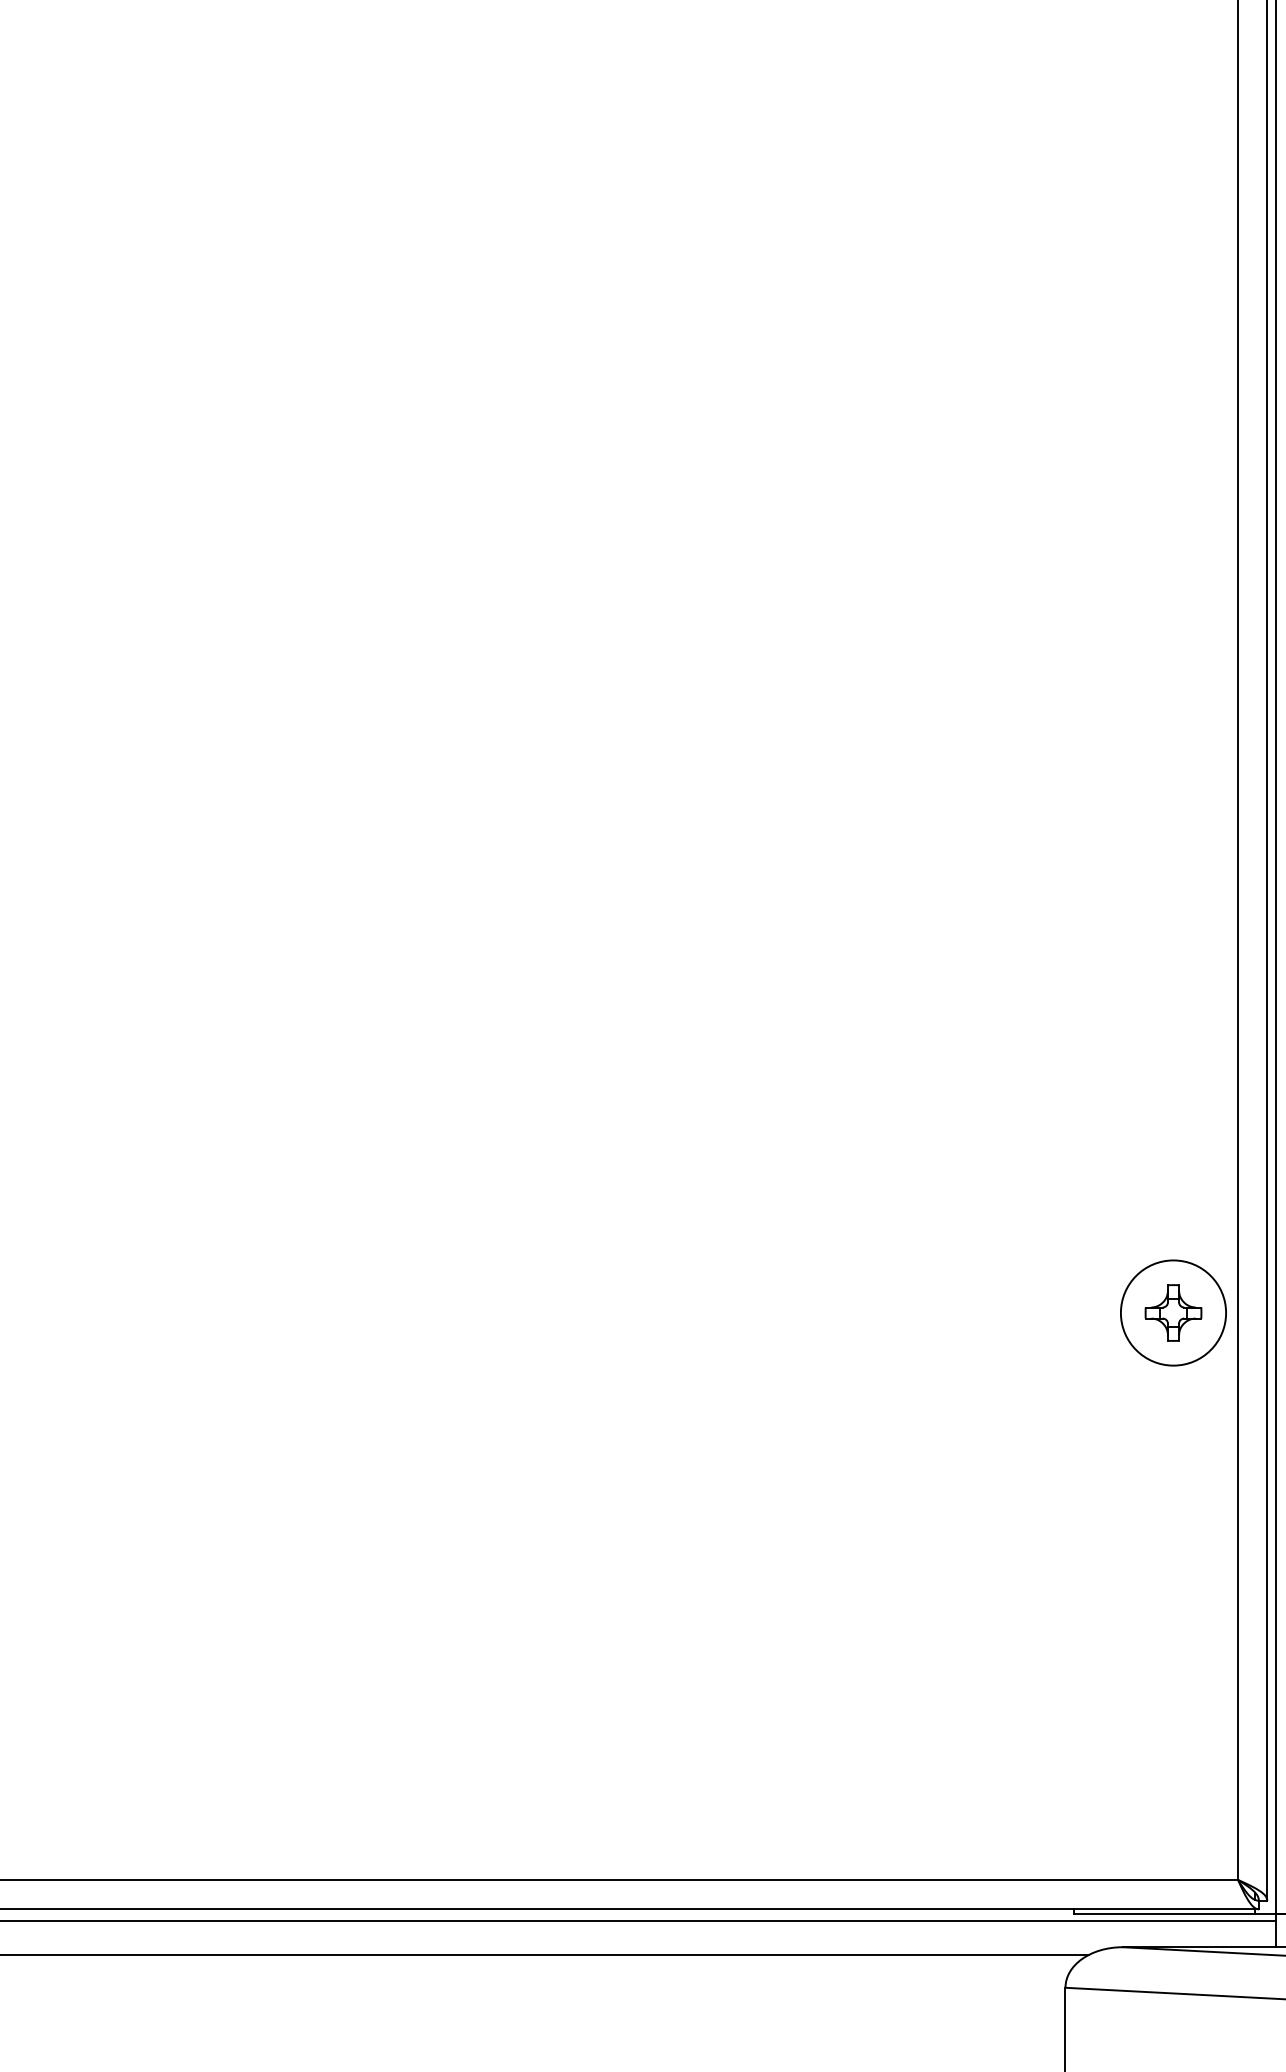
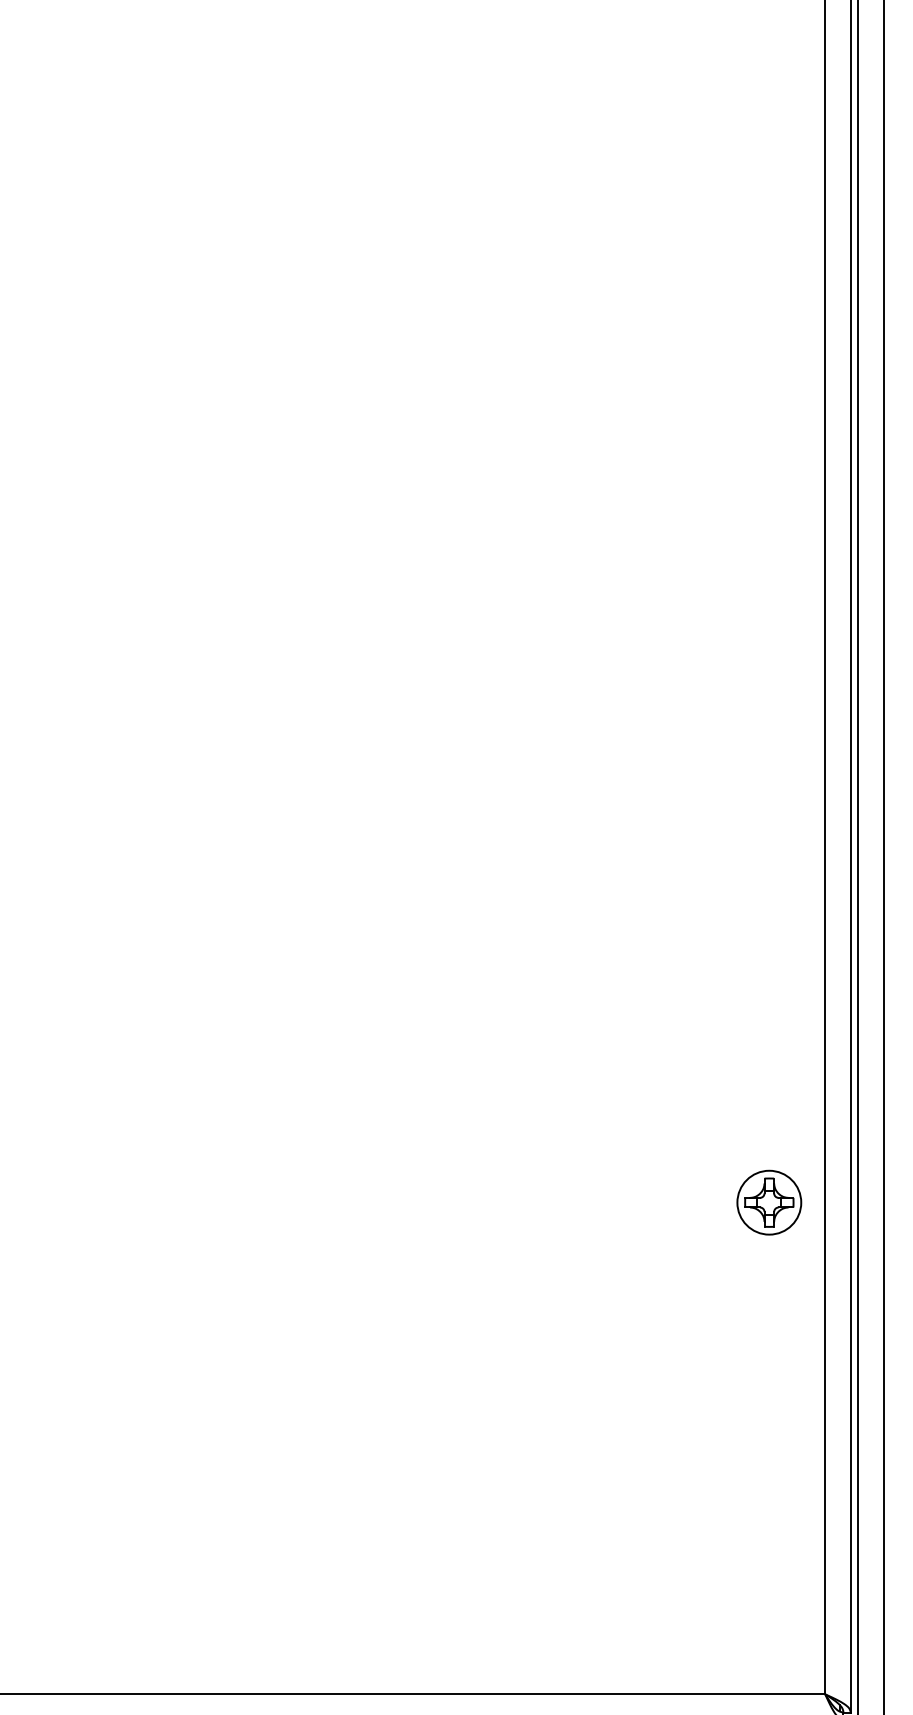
circle: (1173, 1312) -> (769, 1202), size x0.7

